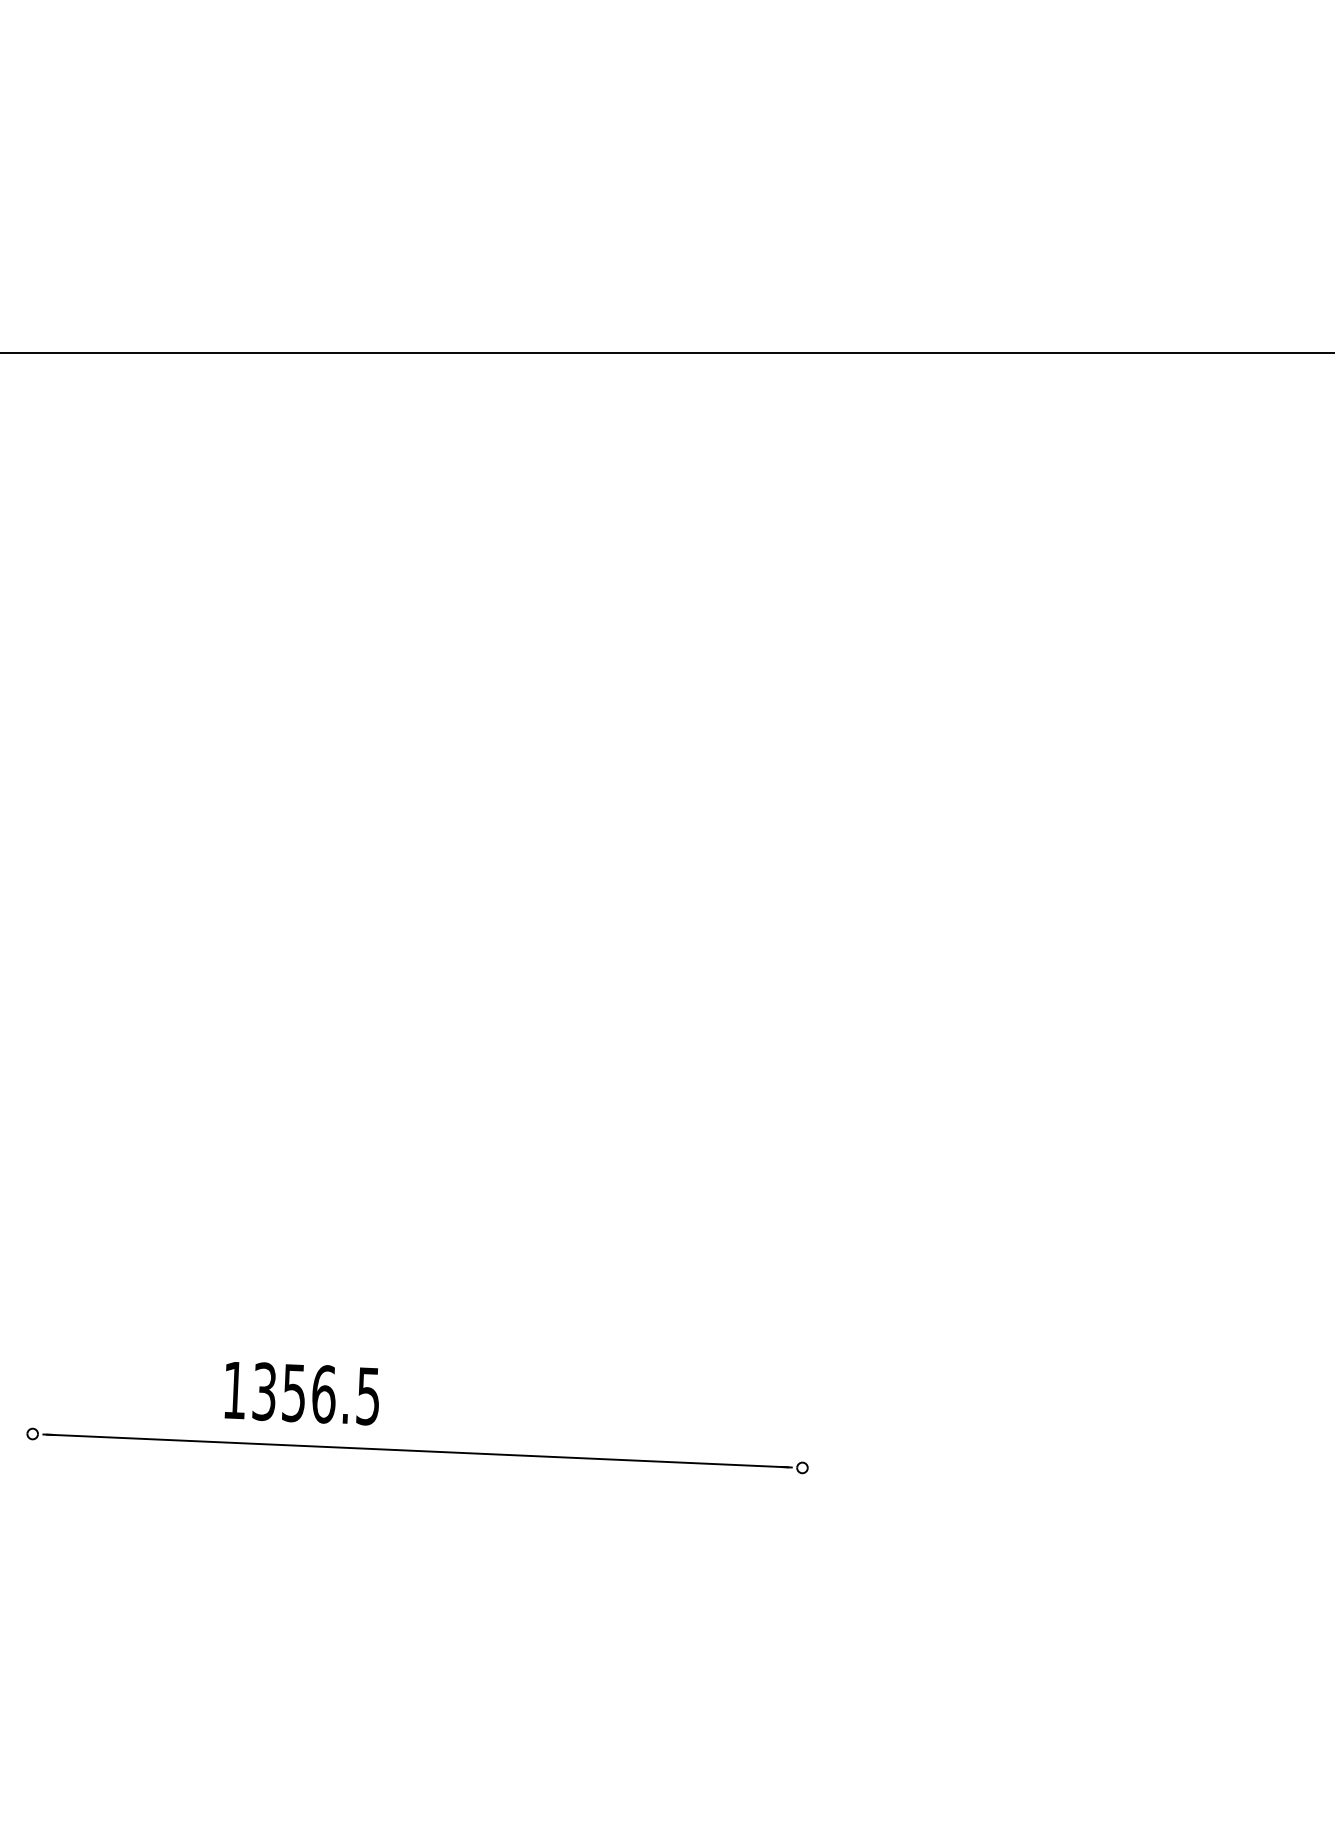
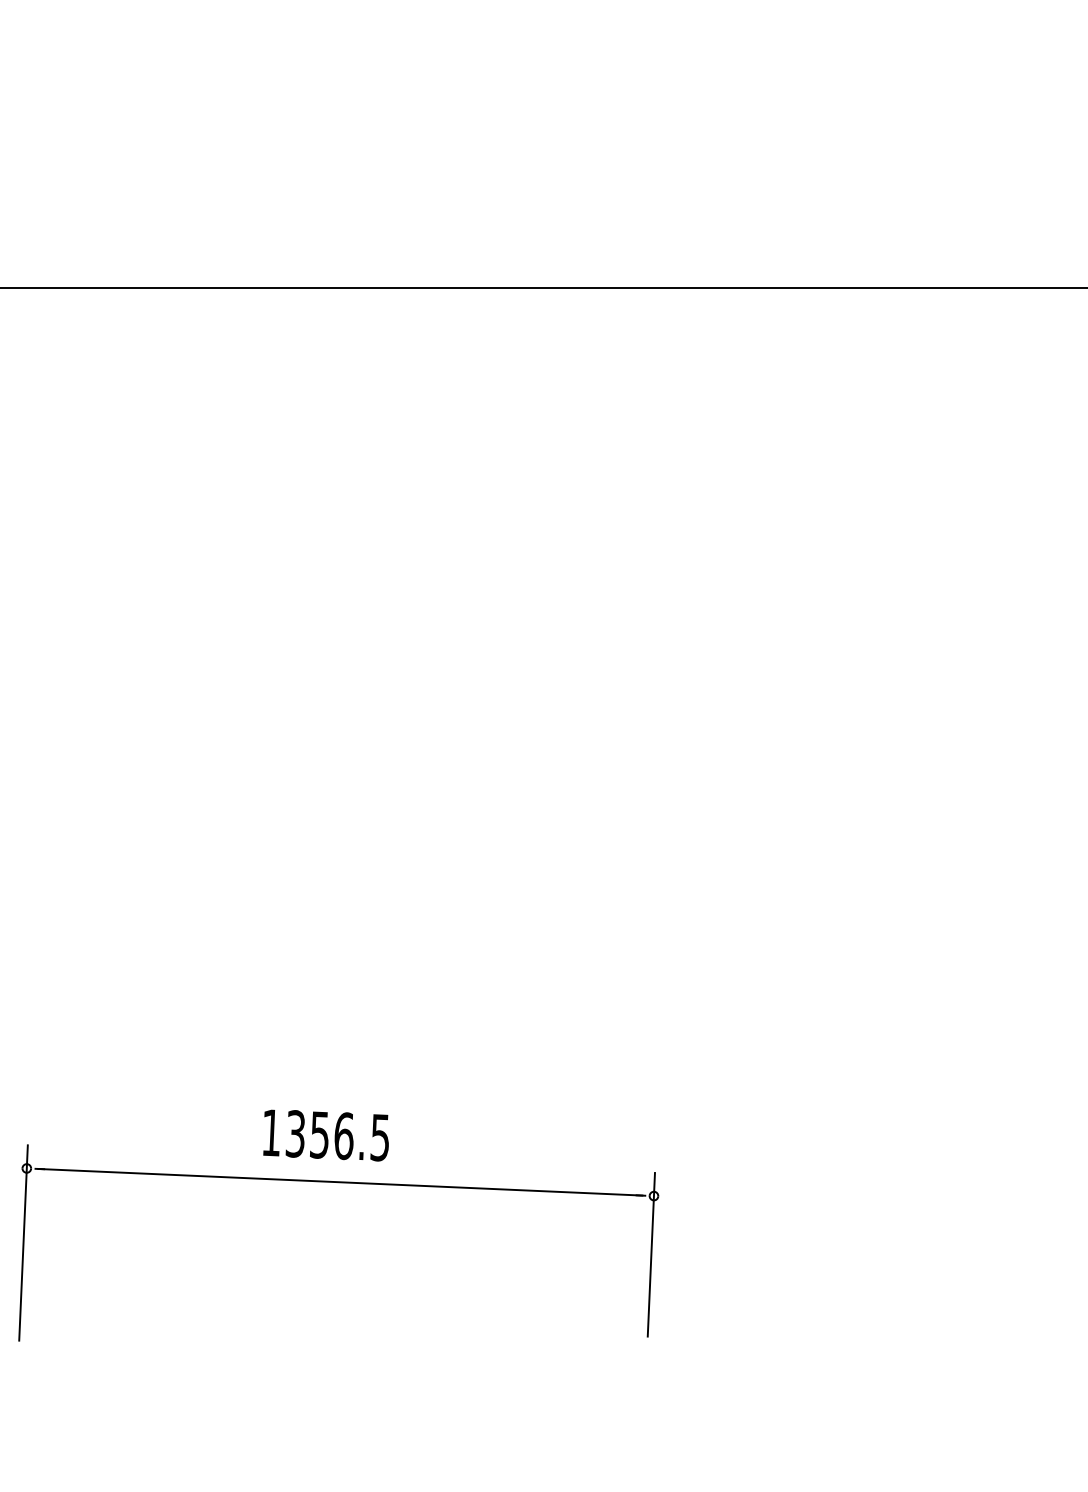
text: (301, 1393) -> (325, 1135), moved
line: (28, 1524) -> (23, 1242), added
line: (798, 1539) -> (650, 1254), added

